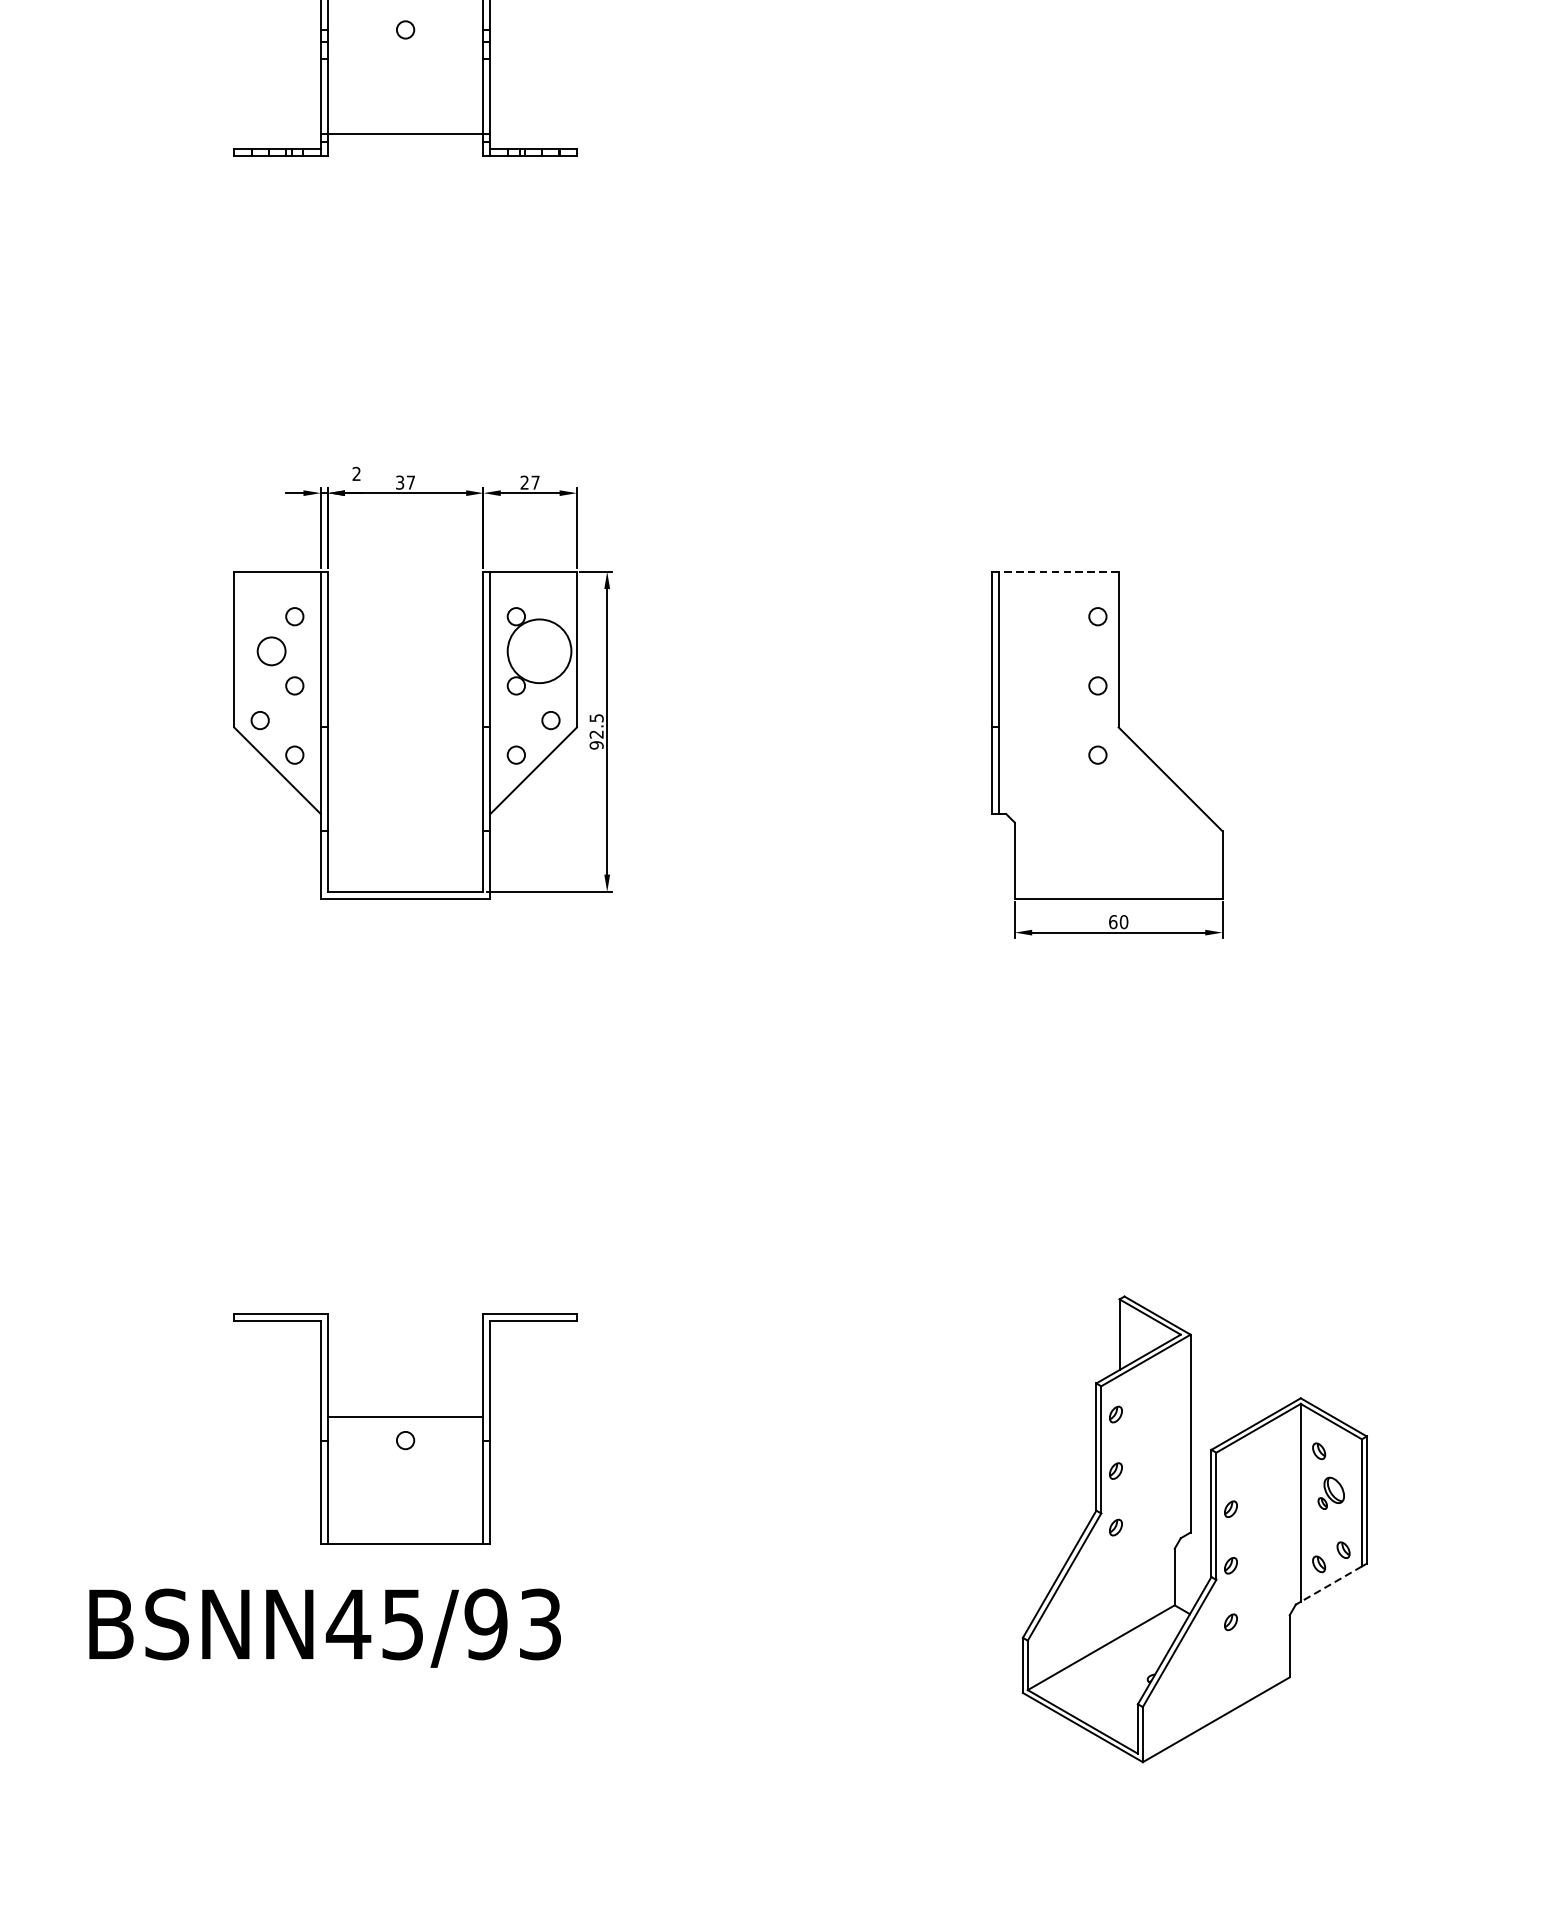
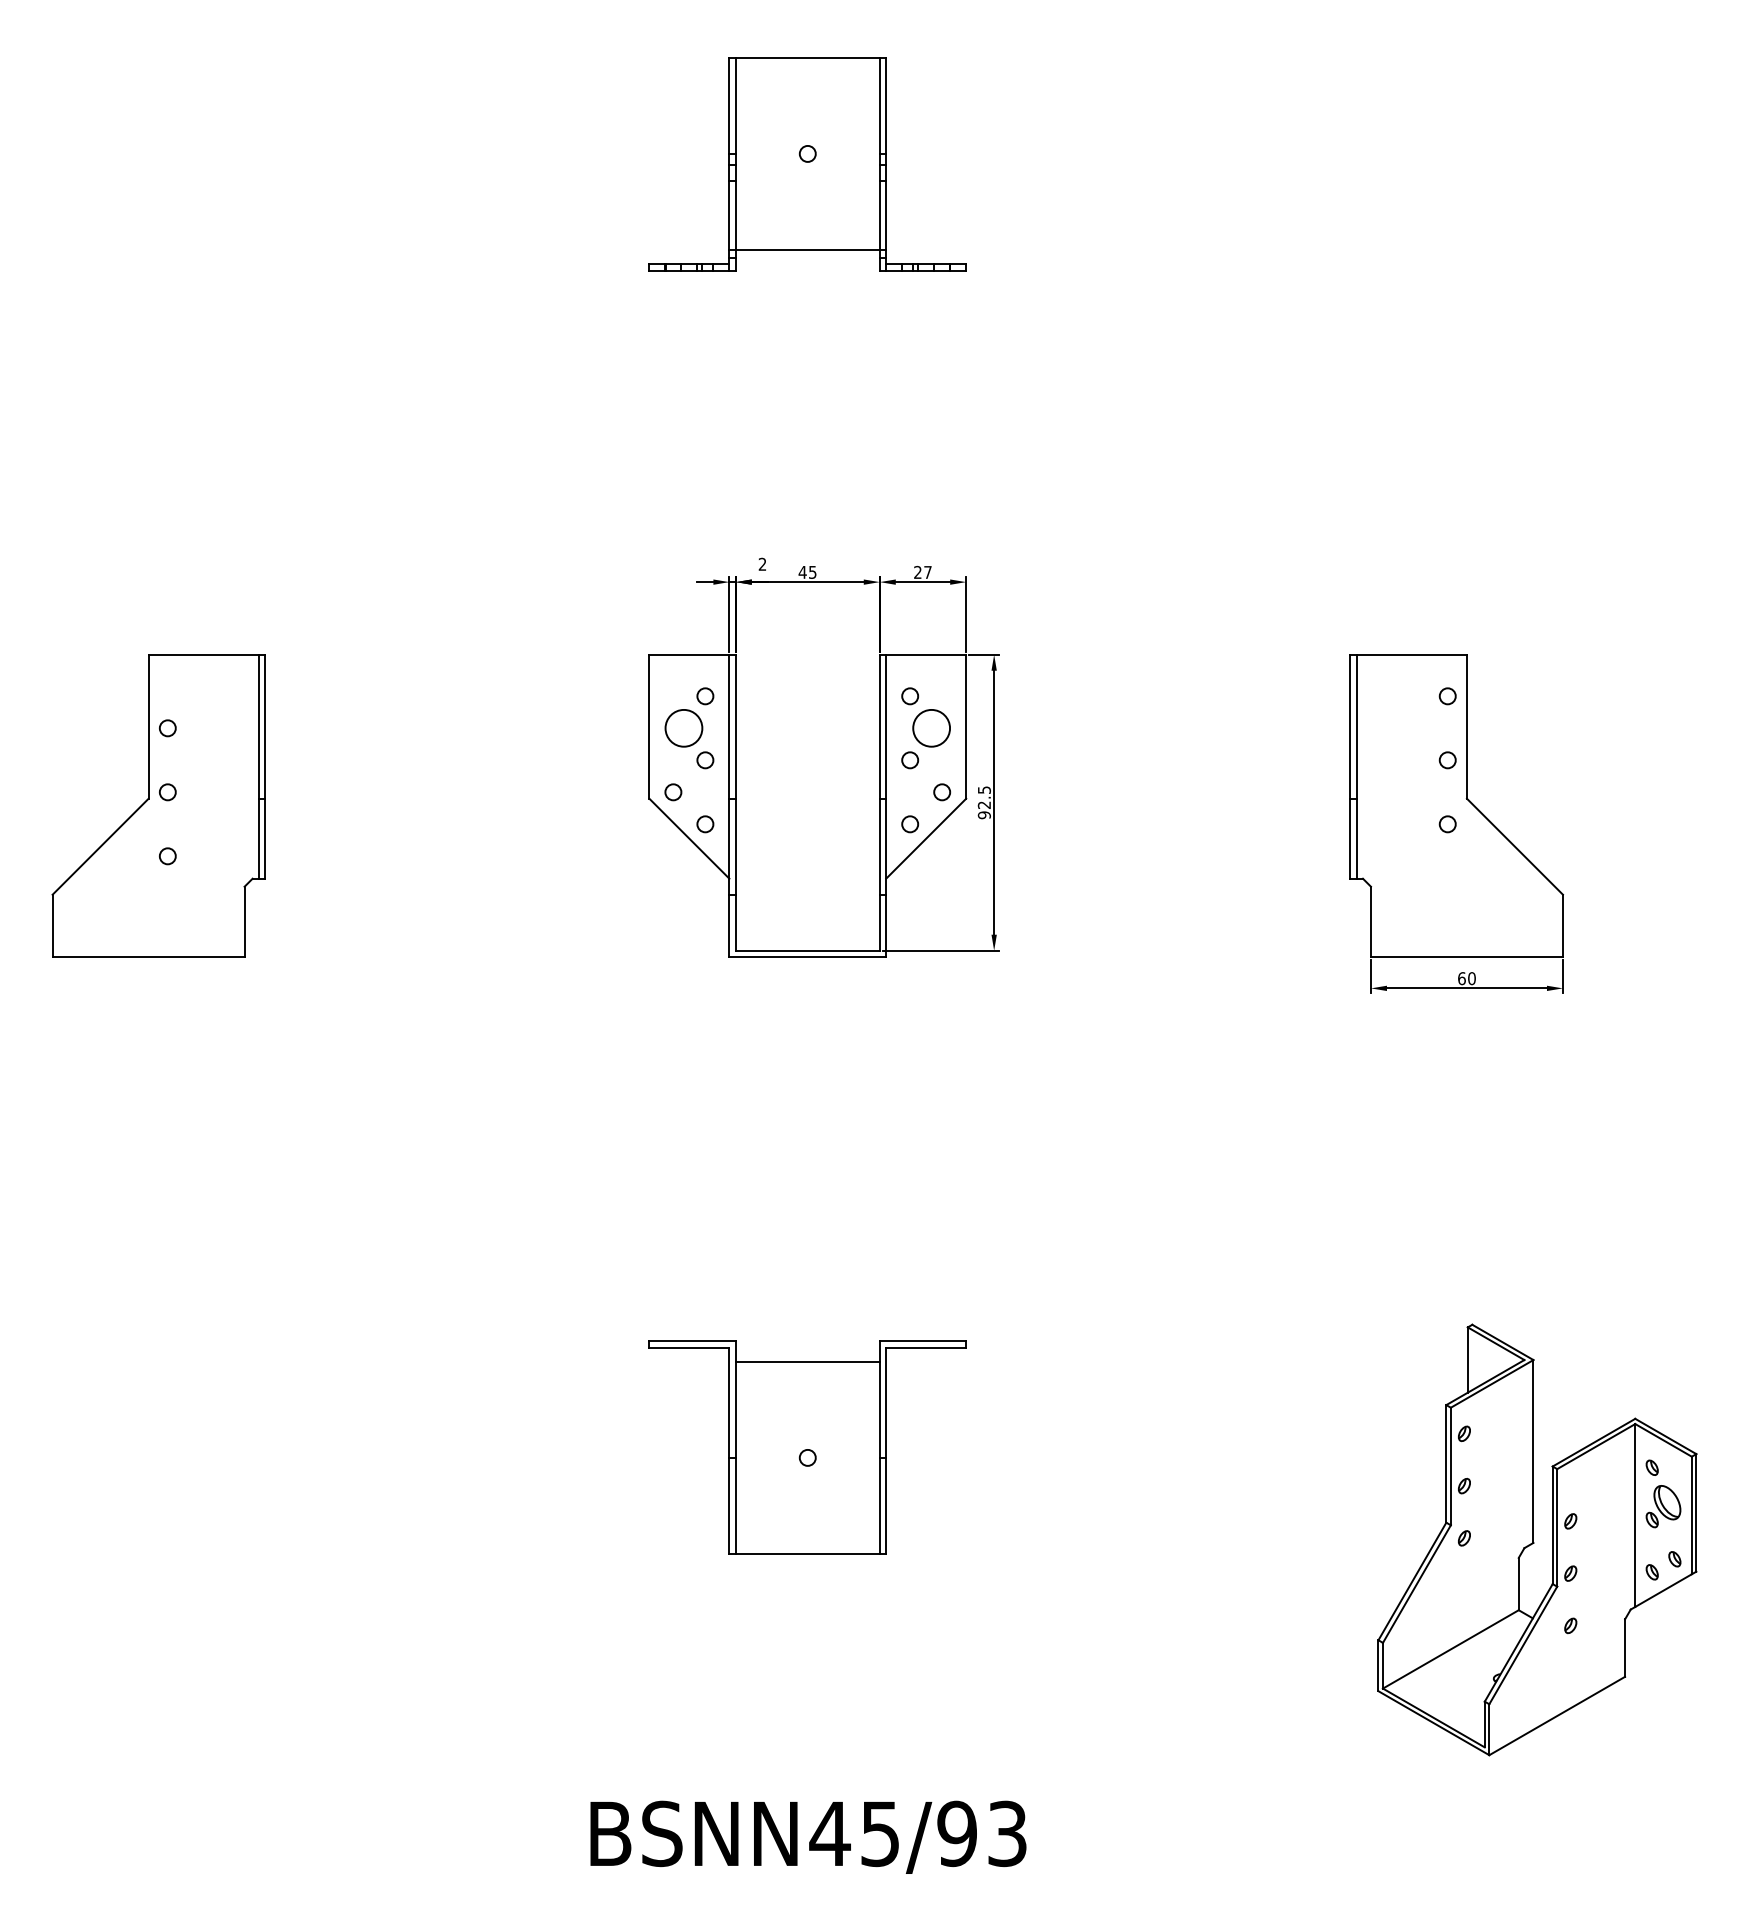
text: (405, 481) -> (807, 571), 37 -> 45
line: (1058, 571) -> (1411, 654), dashed -> solid
circle: (539, 650) -> (931, 727), size x0.62
circle: (271, 651) -> (683, 728), size x1.43
line: (405, 1416) -> (807, 1361), moved
part: (1331, 1493) -> (1663, 1506), size x1.43
line: (1331, 1584) -> (1663, 1590), dashed -> solid
text: (325, 1627) -> (808, 1836), moved

